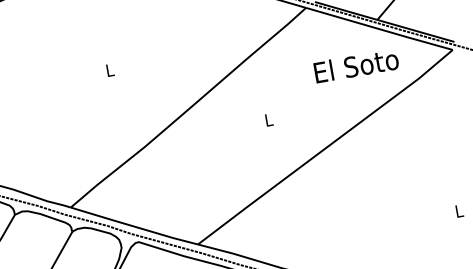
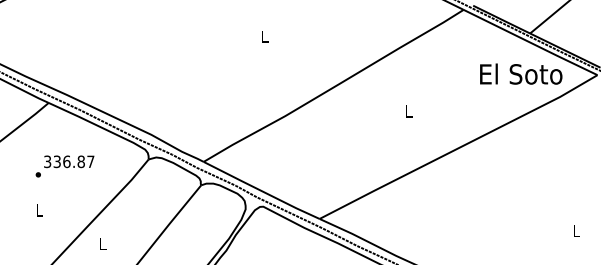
text: (356, 65) -> (521, 73), moved

